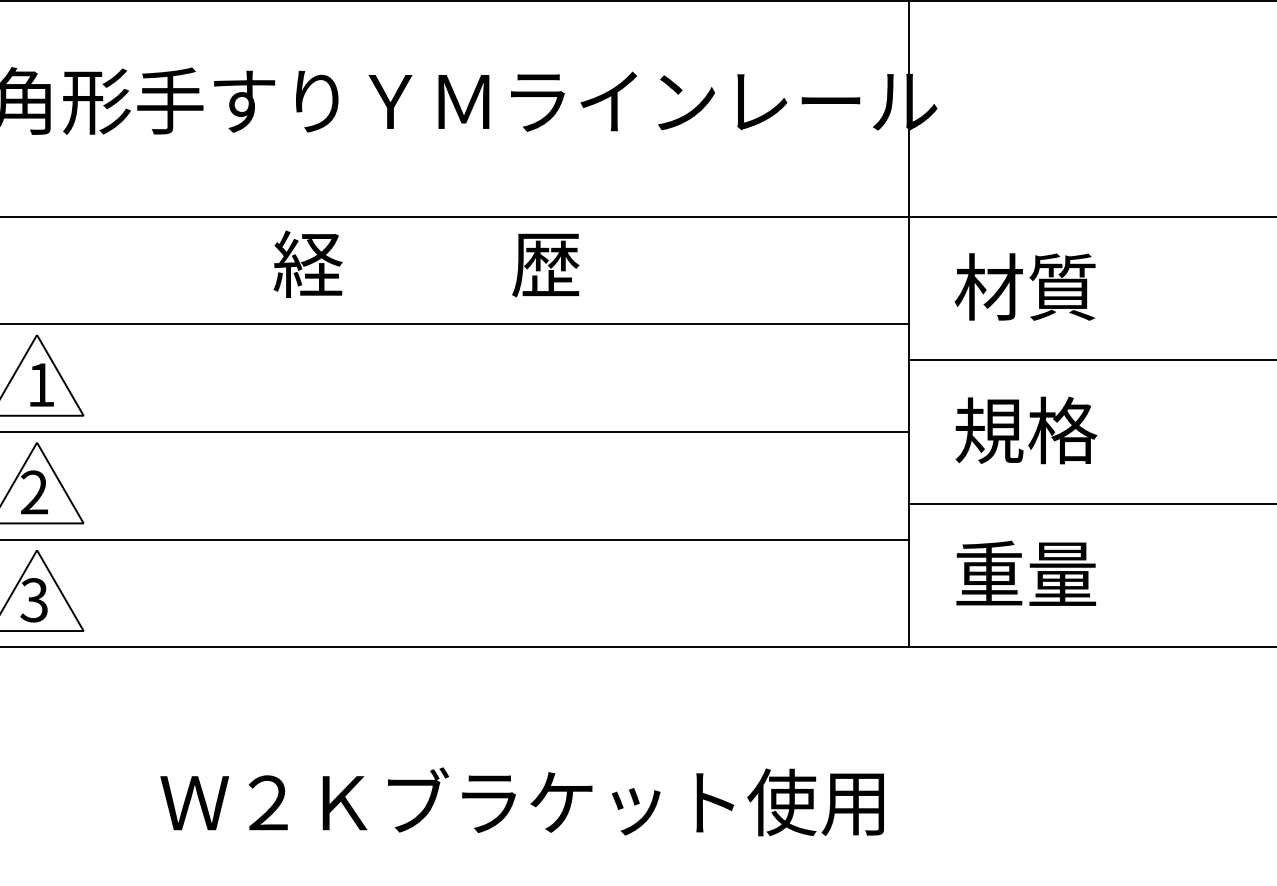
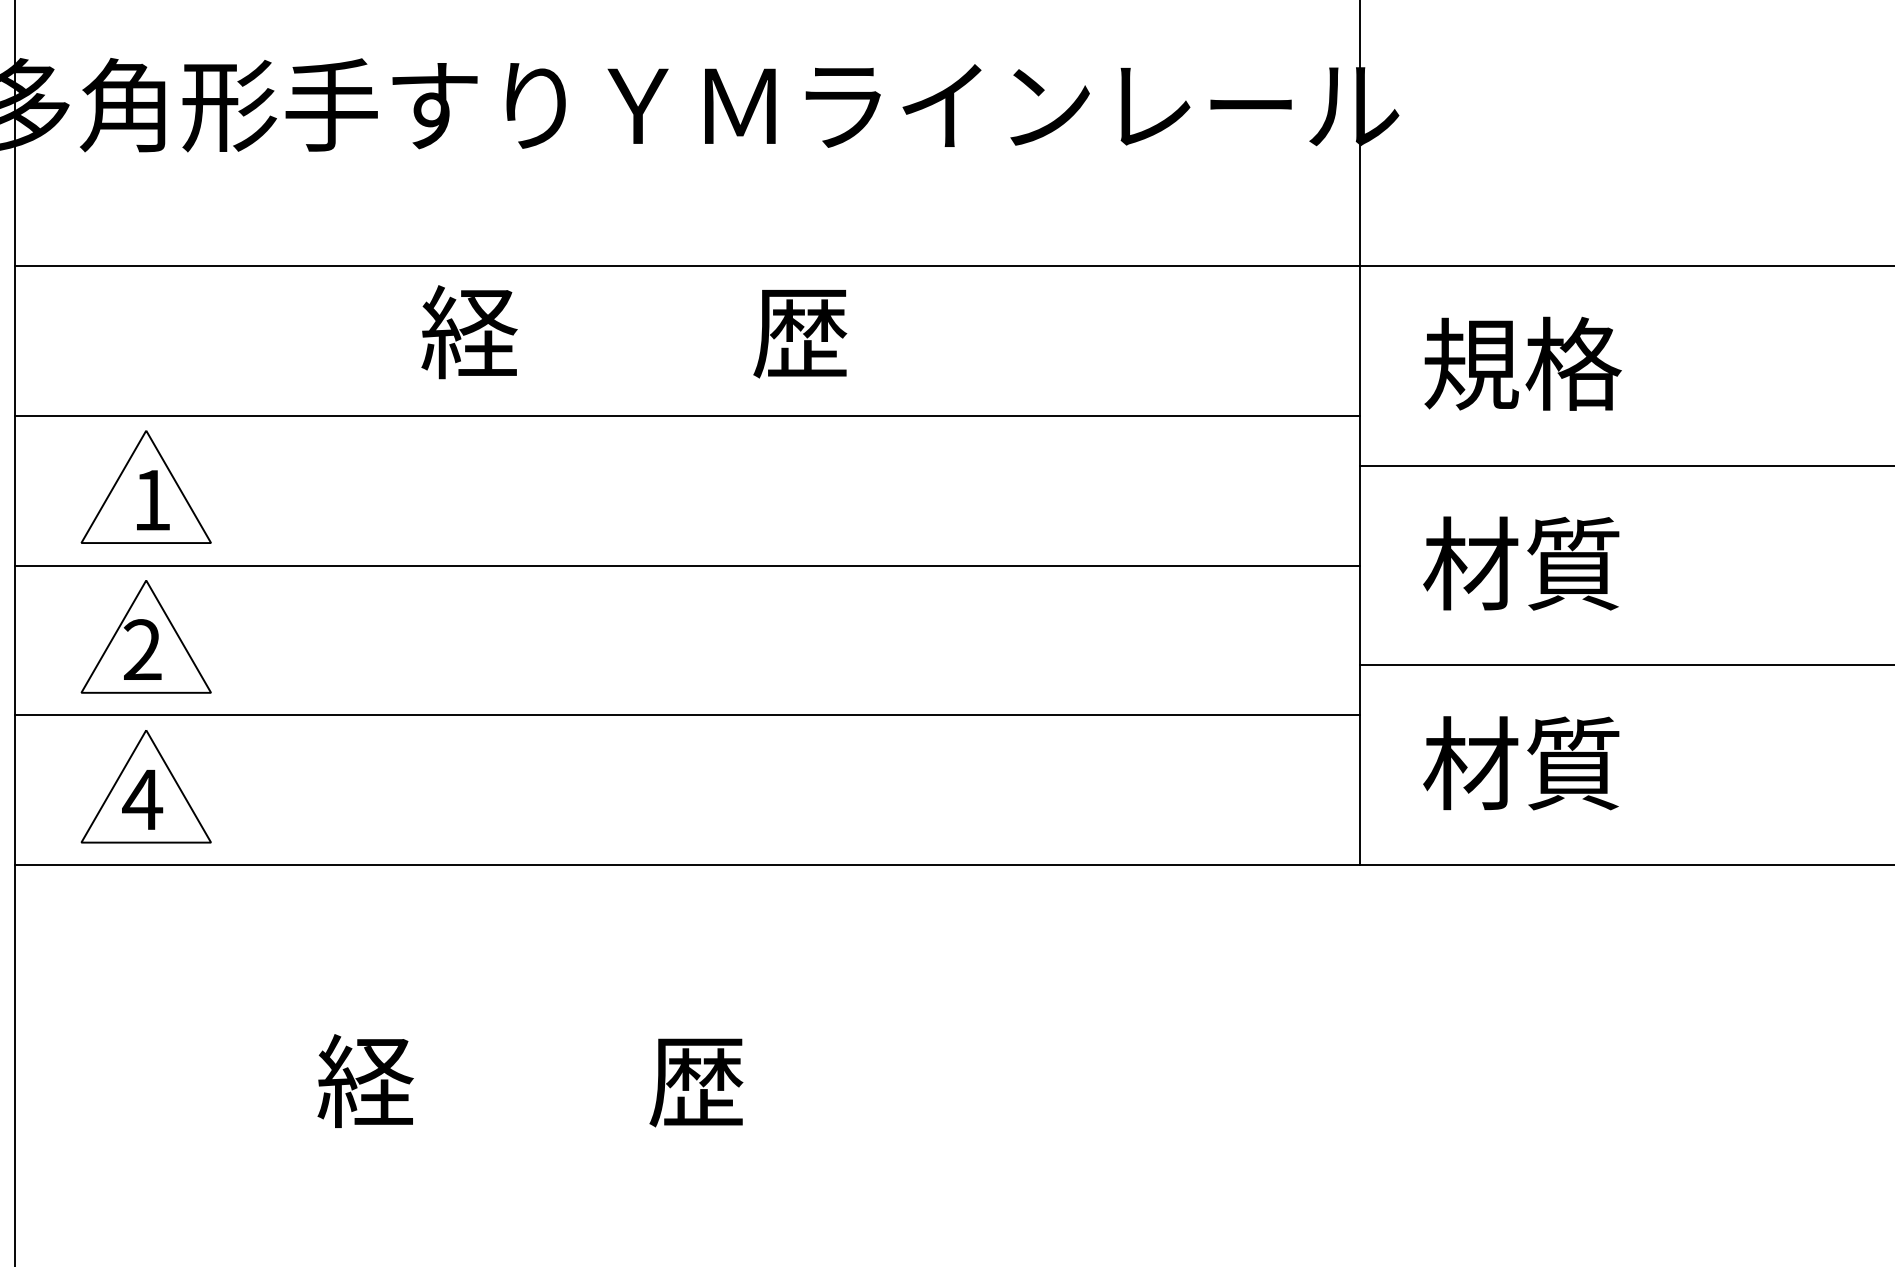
text: (426, 264) -> (634, 332), moved
text: (1026, 286) -> (1522, 363), 材質 -> 規格
text: (1026, 430) -> (1522, 563), 規格 -> 材質
text: (1025, 574) -> (1521, 763), 重量 -> 材質
text: (34, 600) -> (142, 799), 3 -> 4
text: (521, 801) -> (820, 1080), Ｗ２Ｋブラケット使用 -> 経          歴

